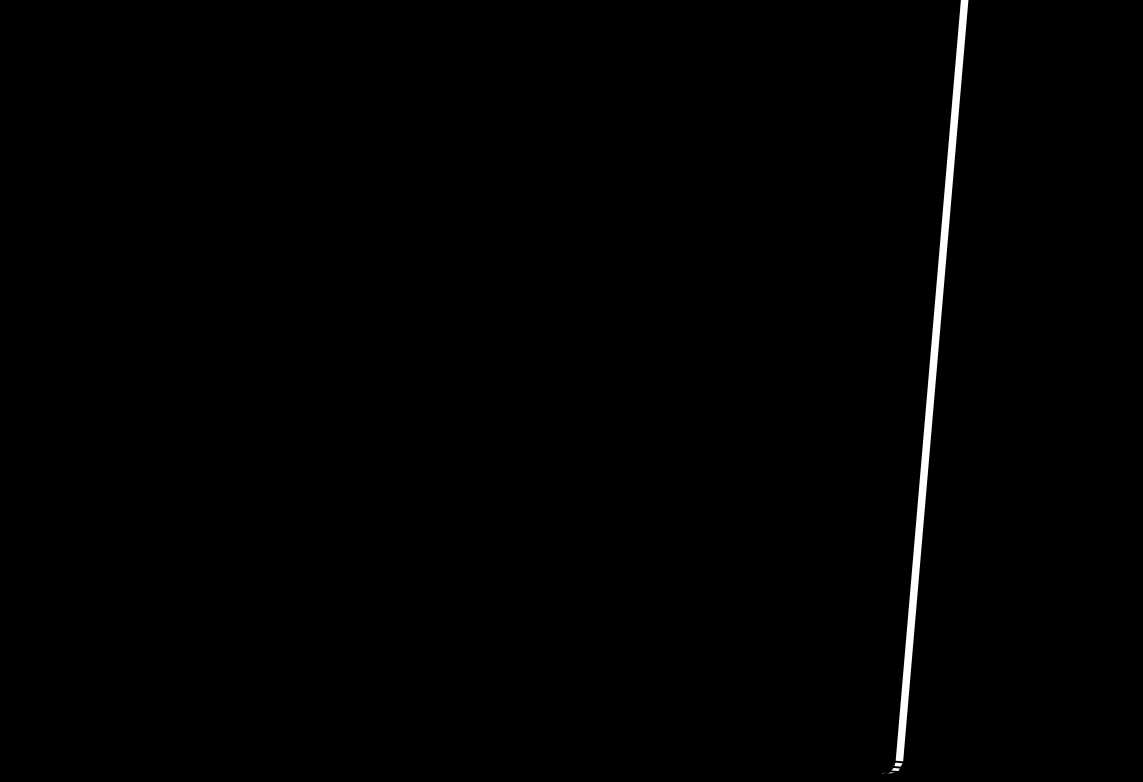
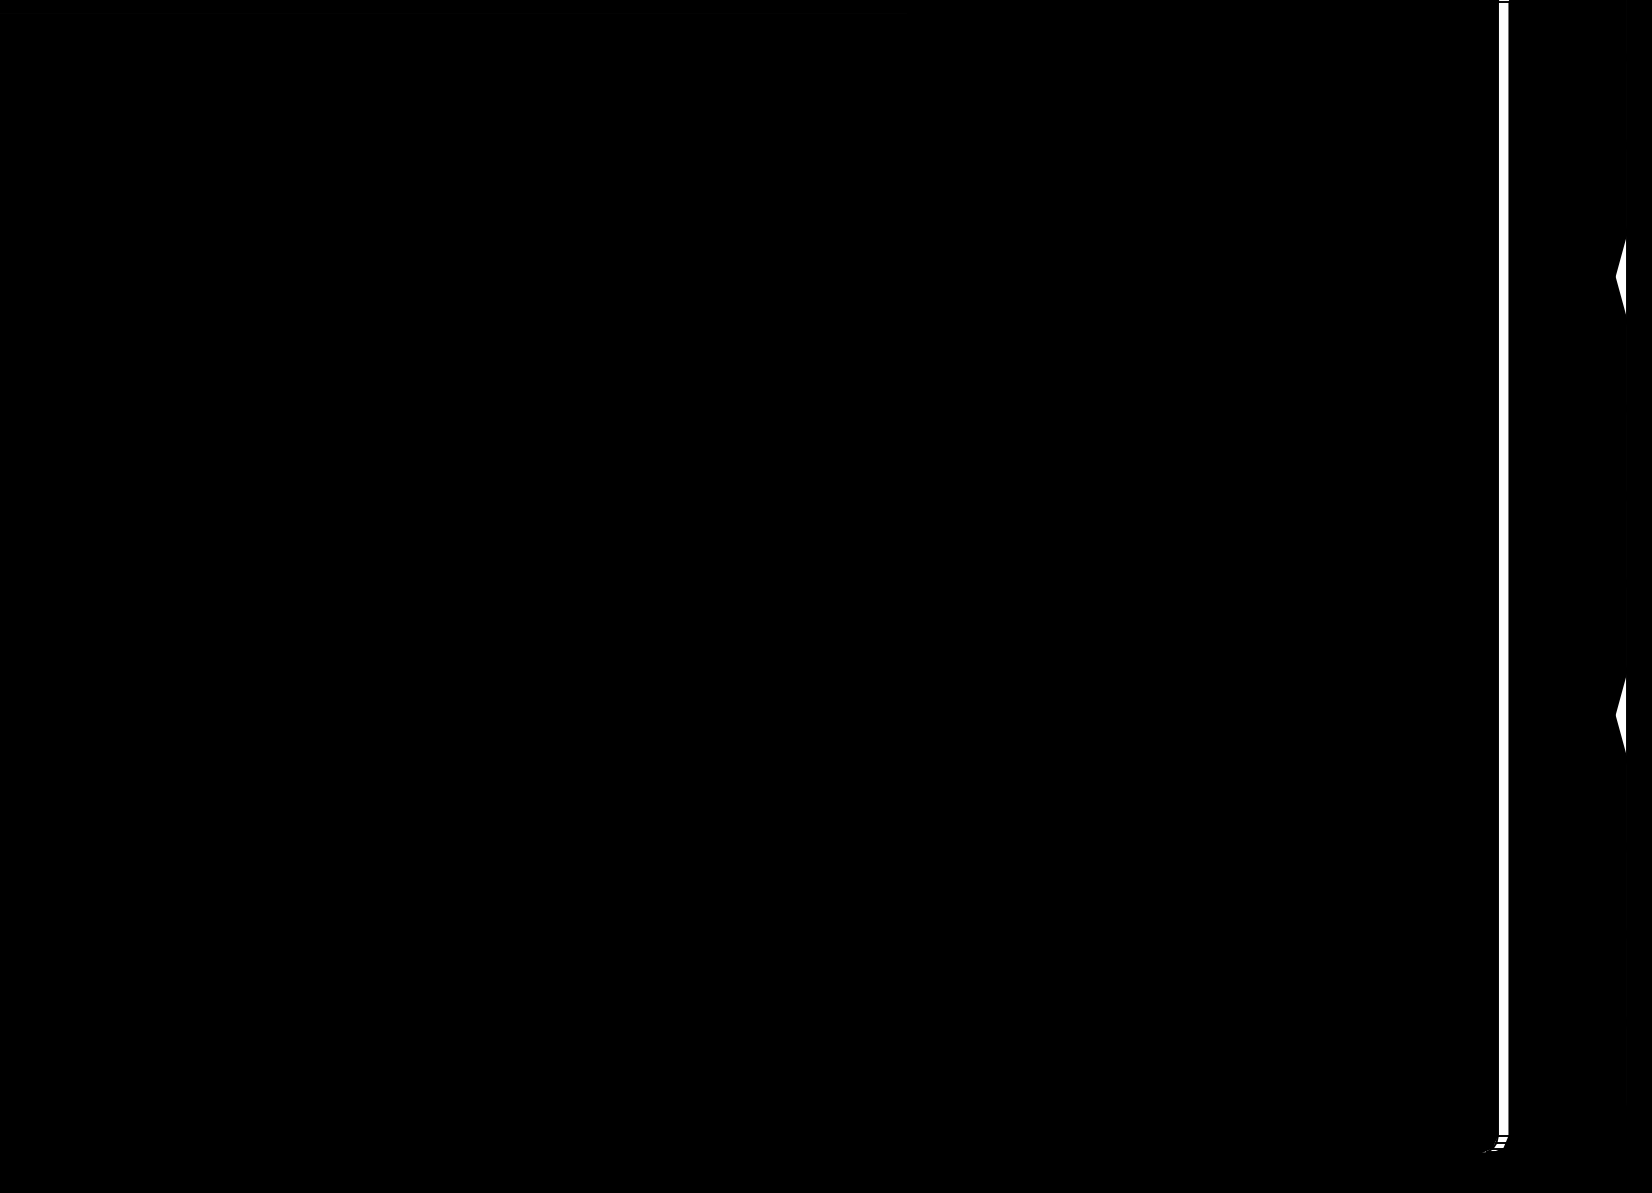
fill: (1053, 73) -> (1620, 276), removed
fill: (1023, 429) -> (1620, 715), removed

